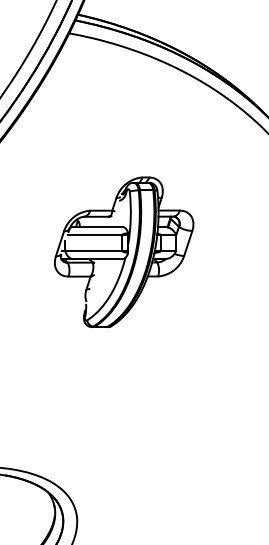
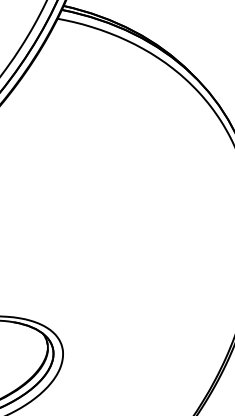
part: (122, 251) -> (94, 168), removed

